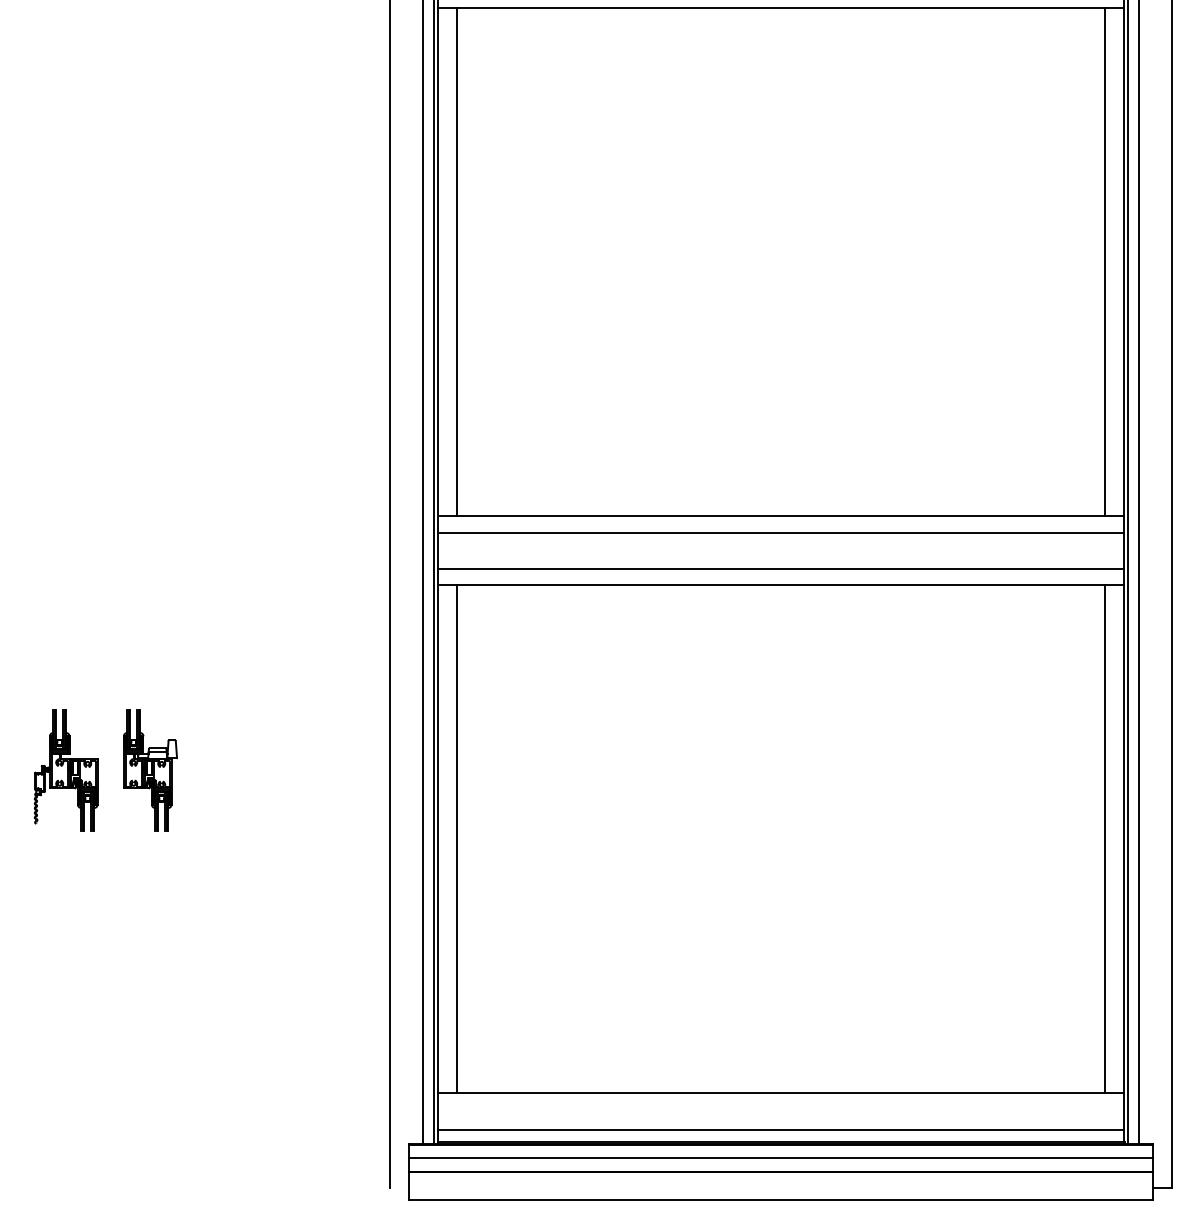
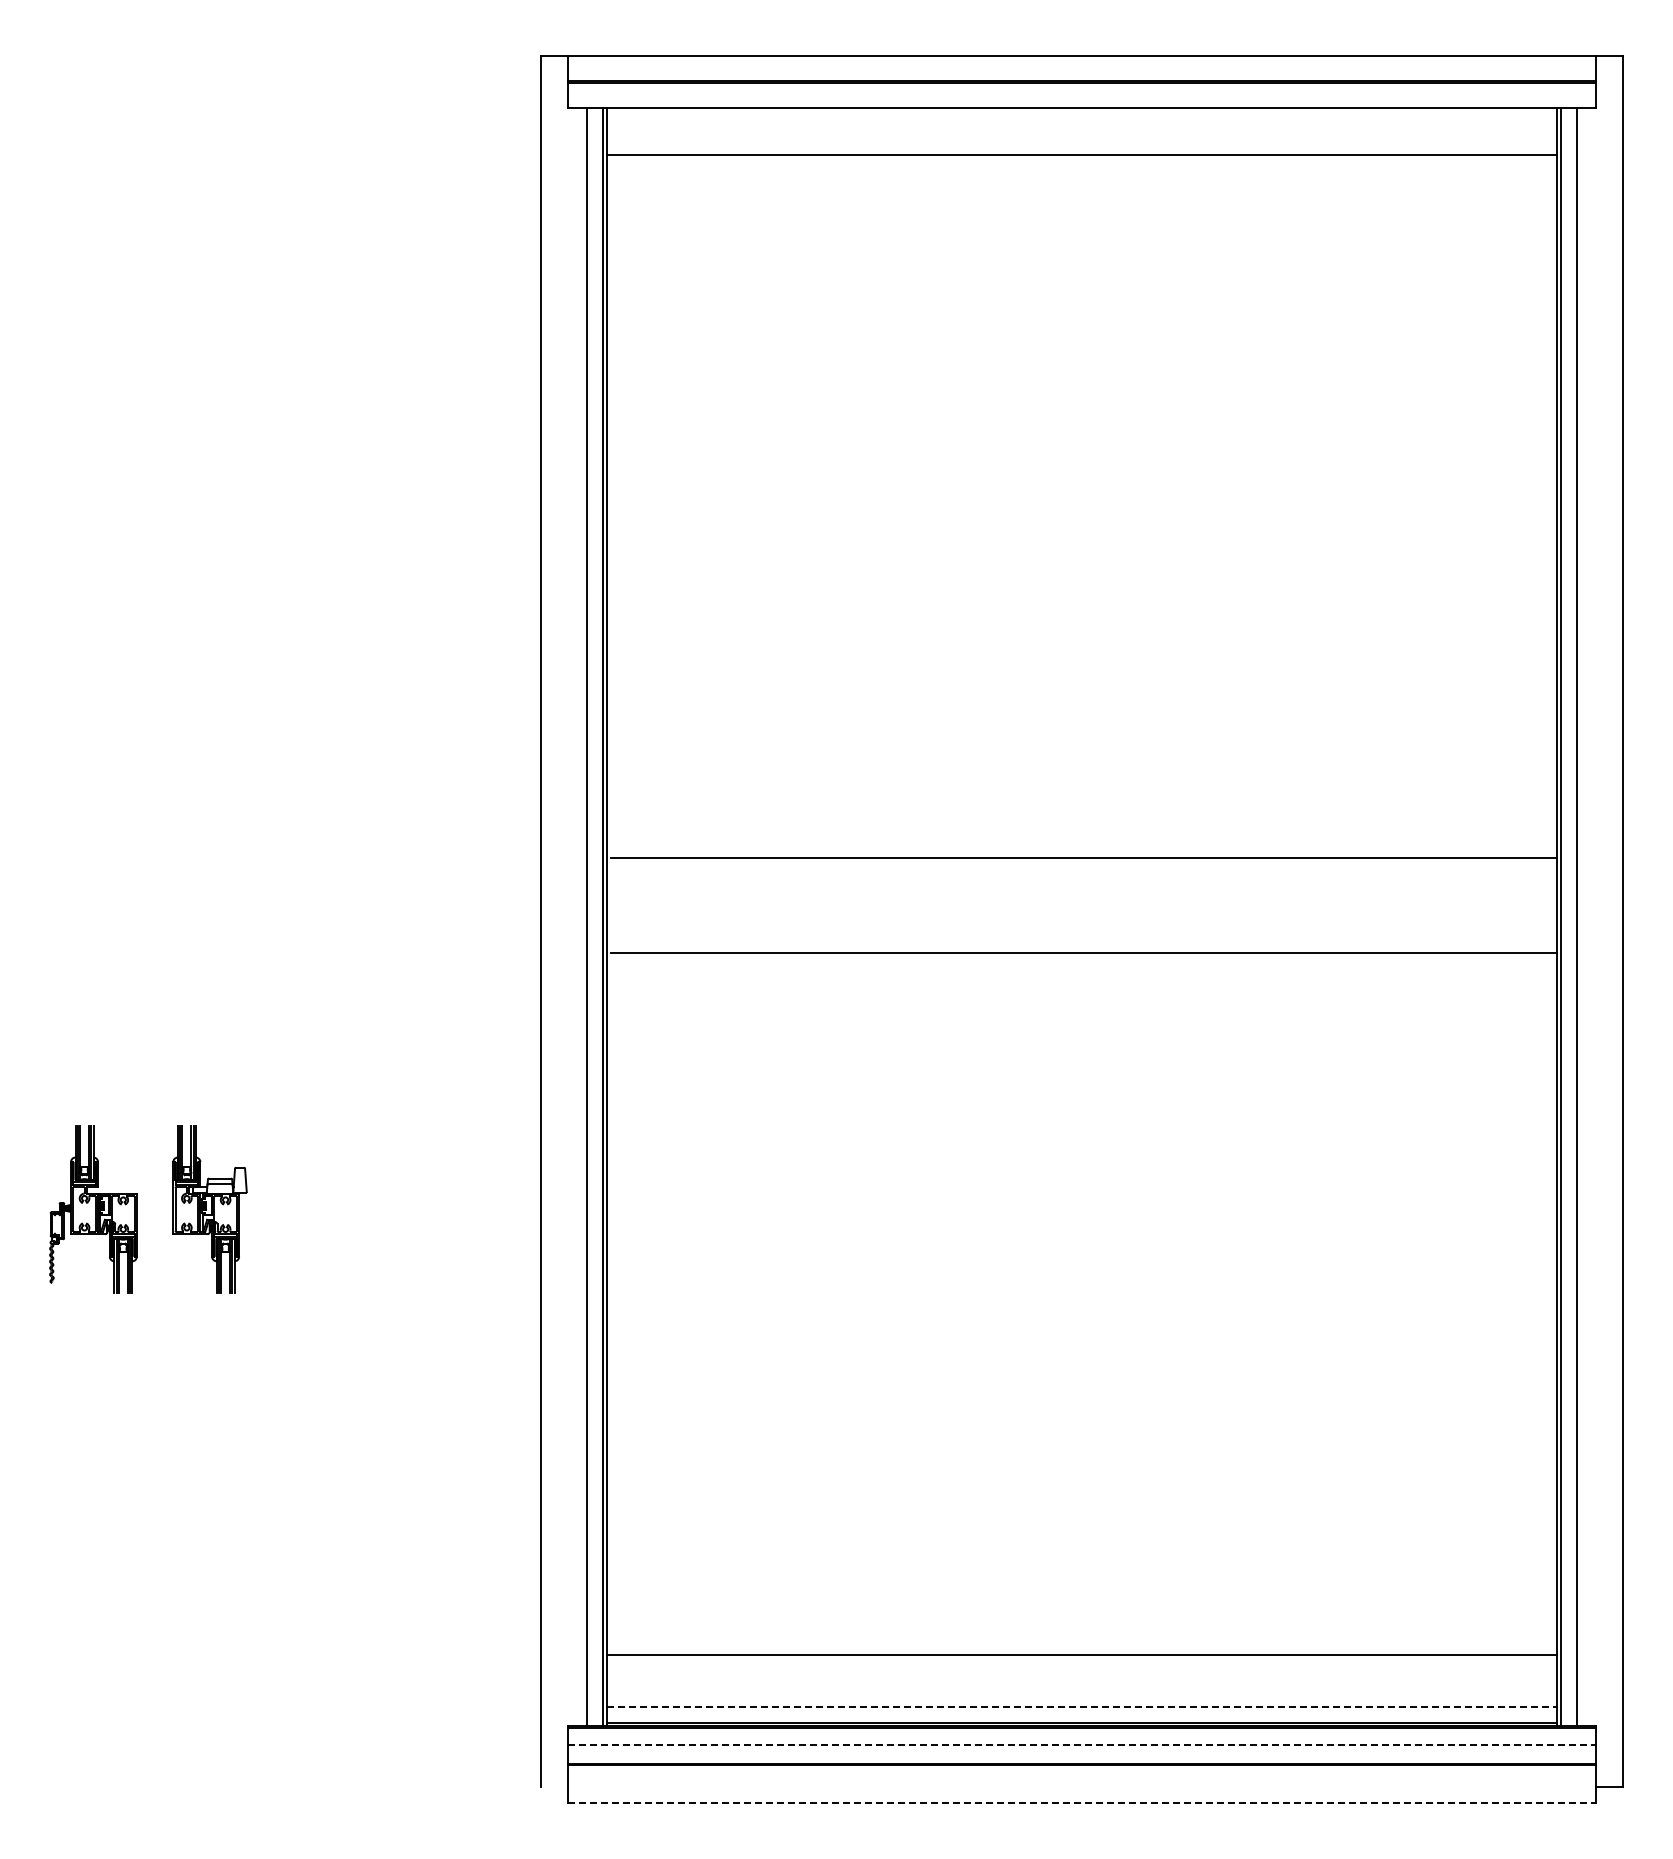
line: (456, 261) -> (633, 505), removed
line: (1105, 261) -> (1530, 505), removed
line: (782, 532) -> (1083, 880), removed
line: (780, 568) -> (1081, 930), removed
line: (456, 838) -> (633, 1303), removed
line: (1105, 838) -> (1530, 1303), removed
line: (781, 1130) -> (1082, 1706), solid -> dashed
line: (781, 1157) -> (1082, 1744), solid -> dashed
line: (781, 1200) -> (1082, 1803), solid -> dashed

